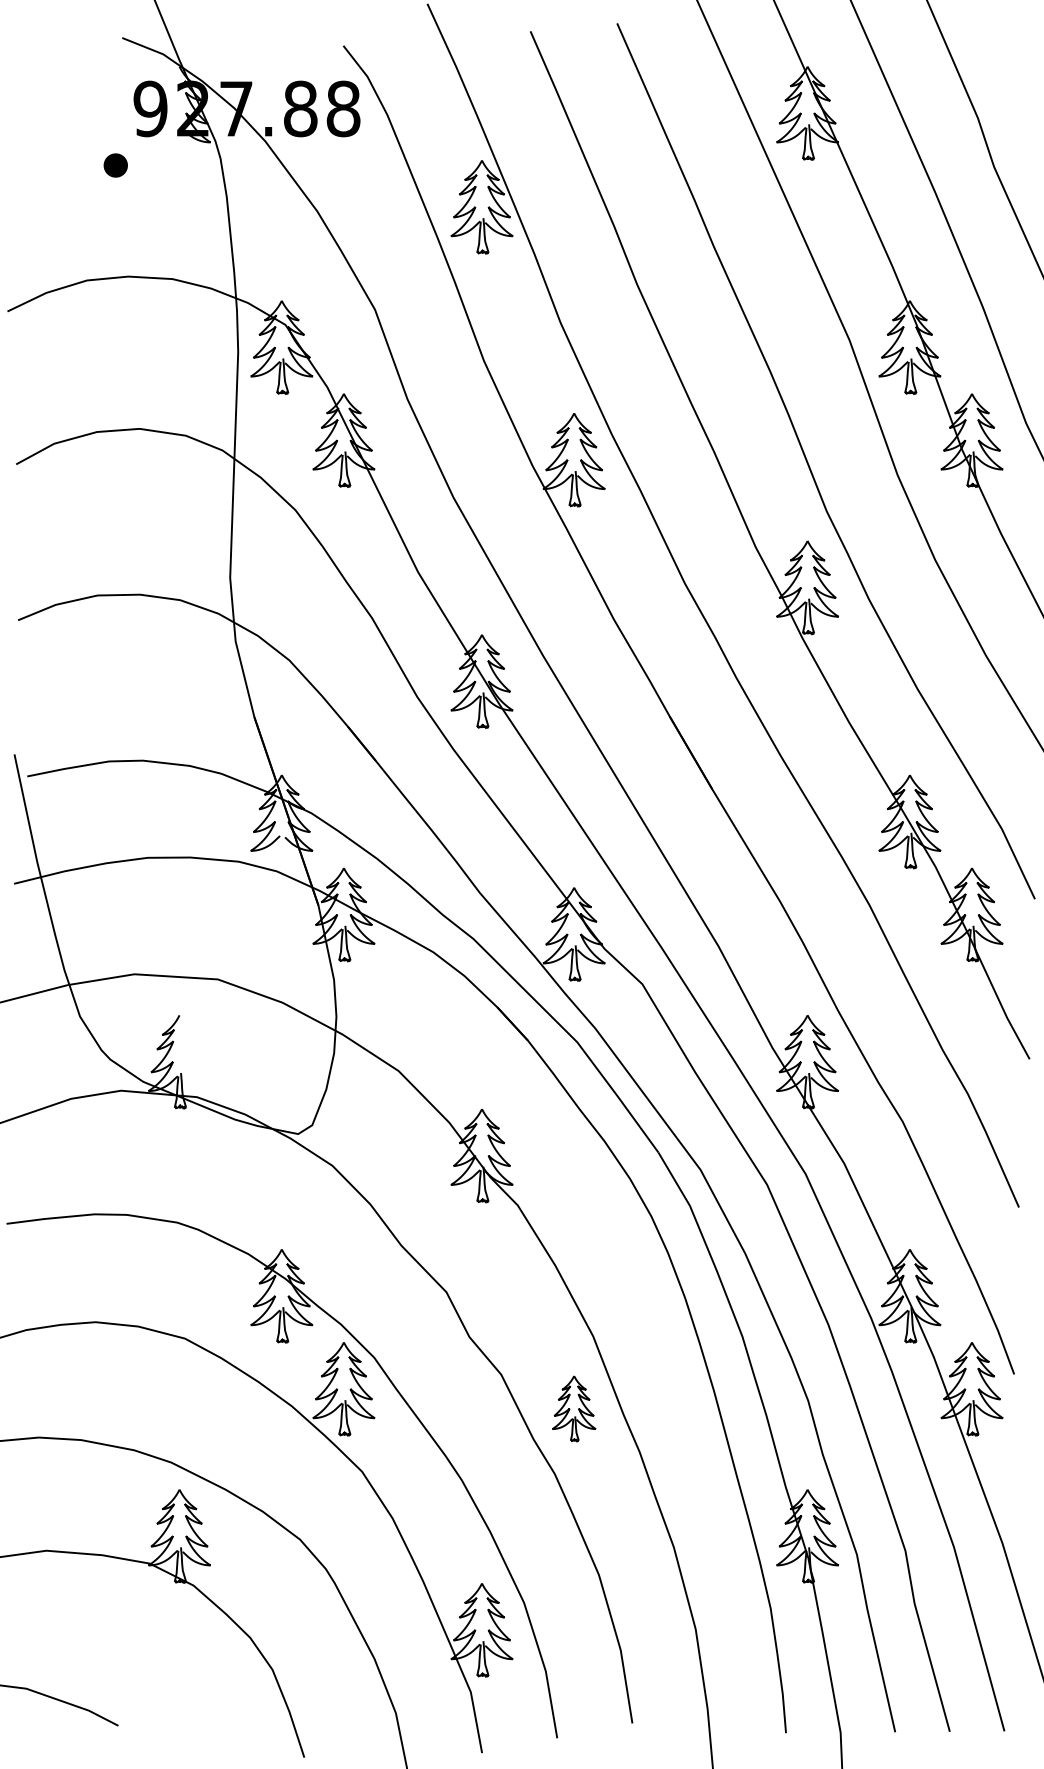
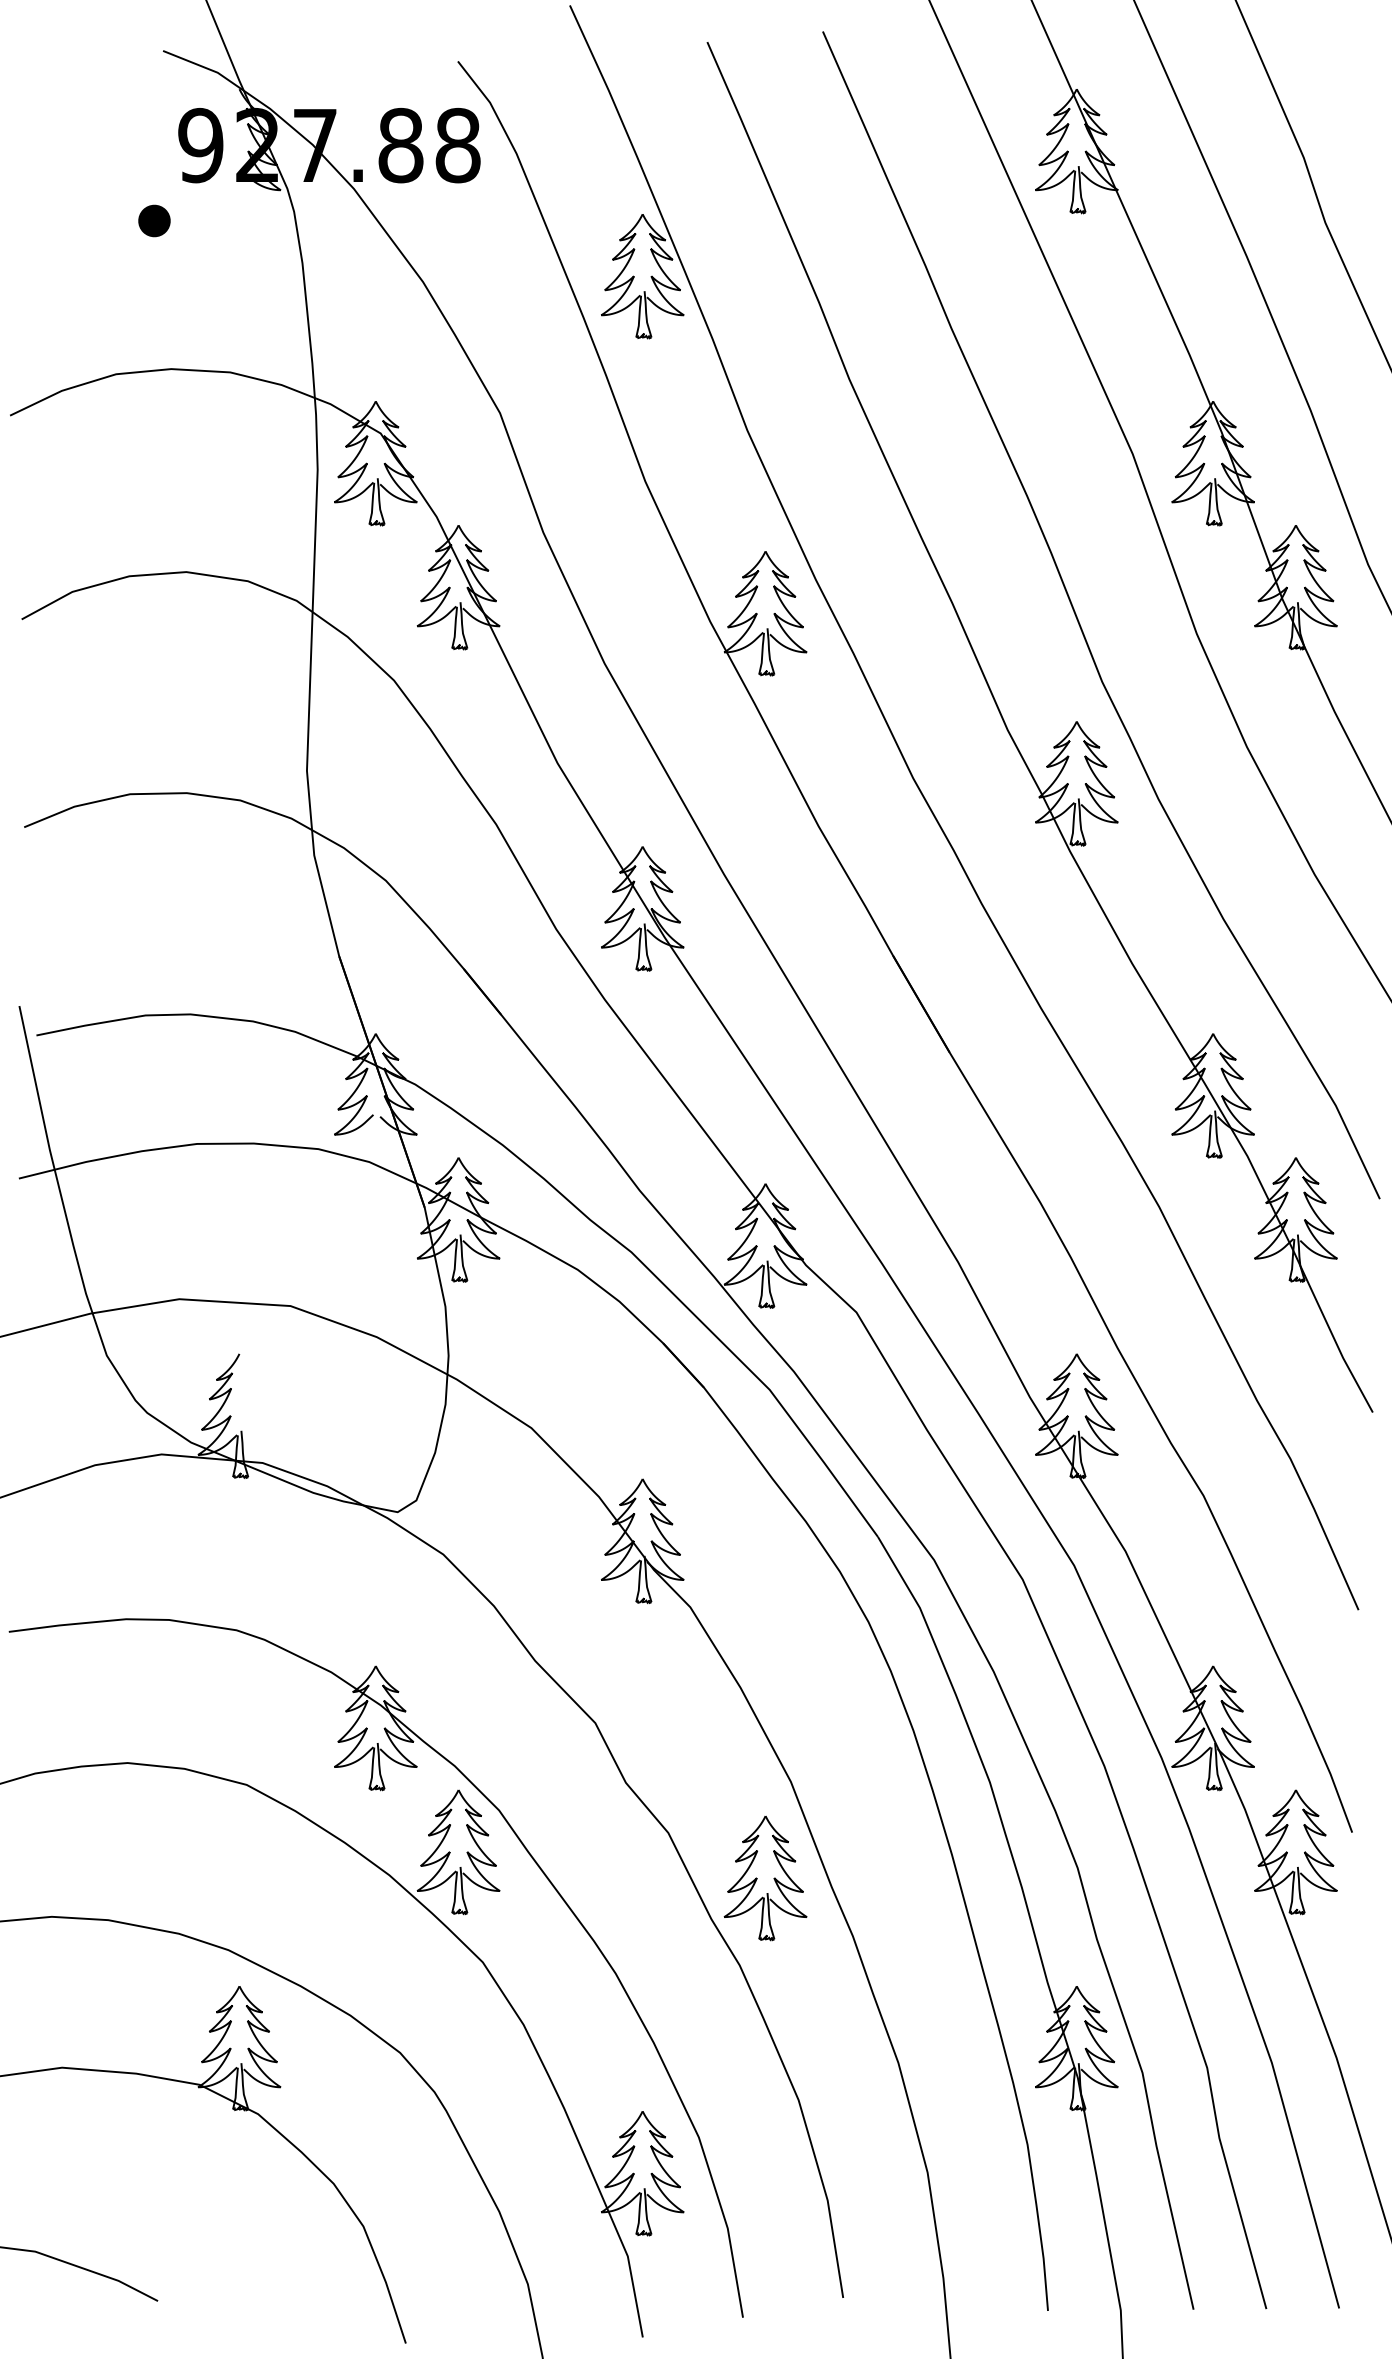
part: (574, 1408) -> (765, 1878), size x1.43

